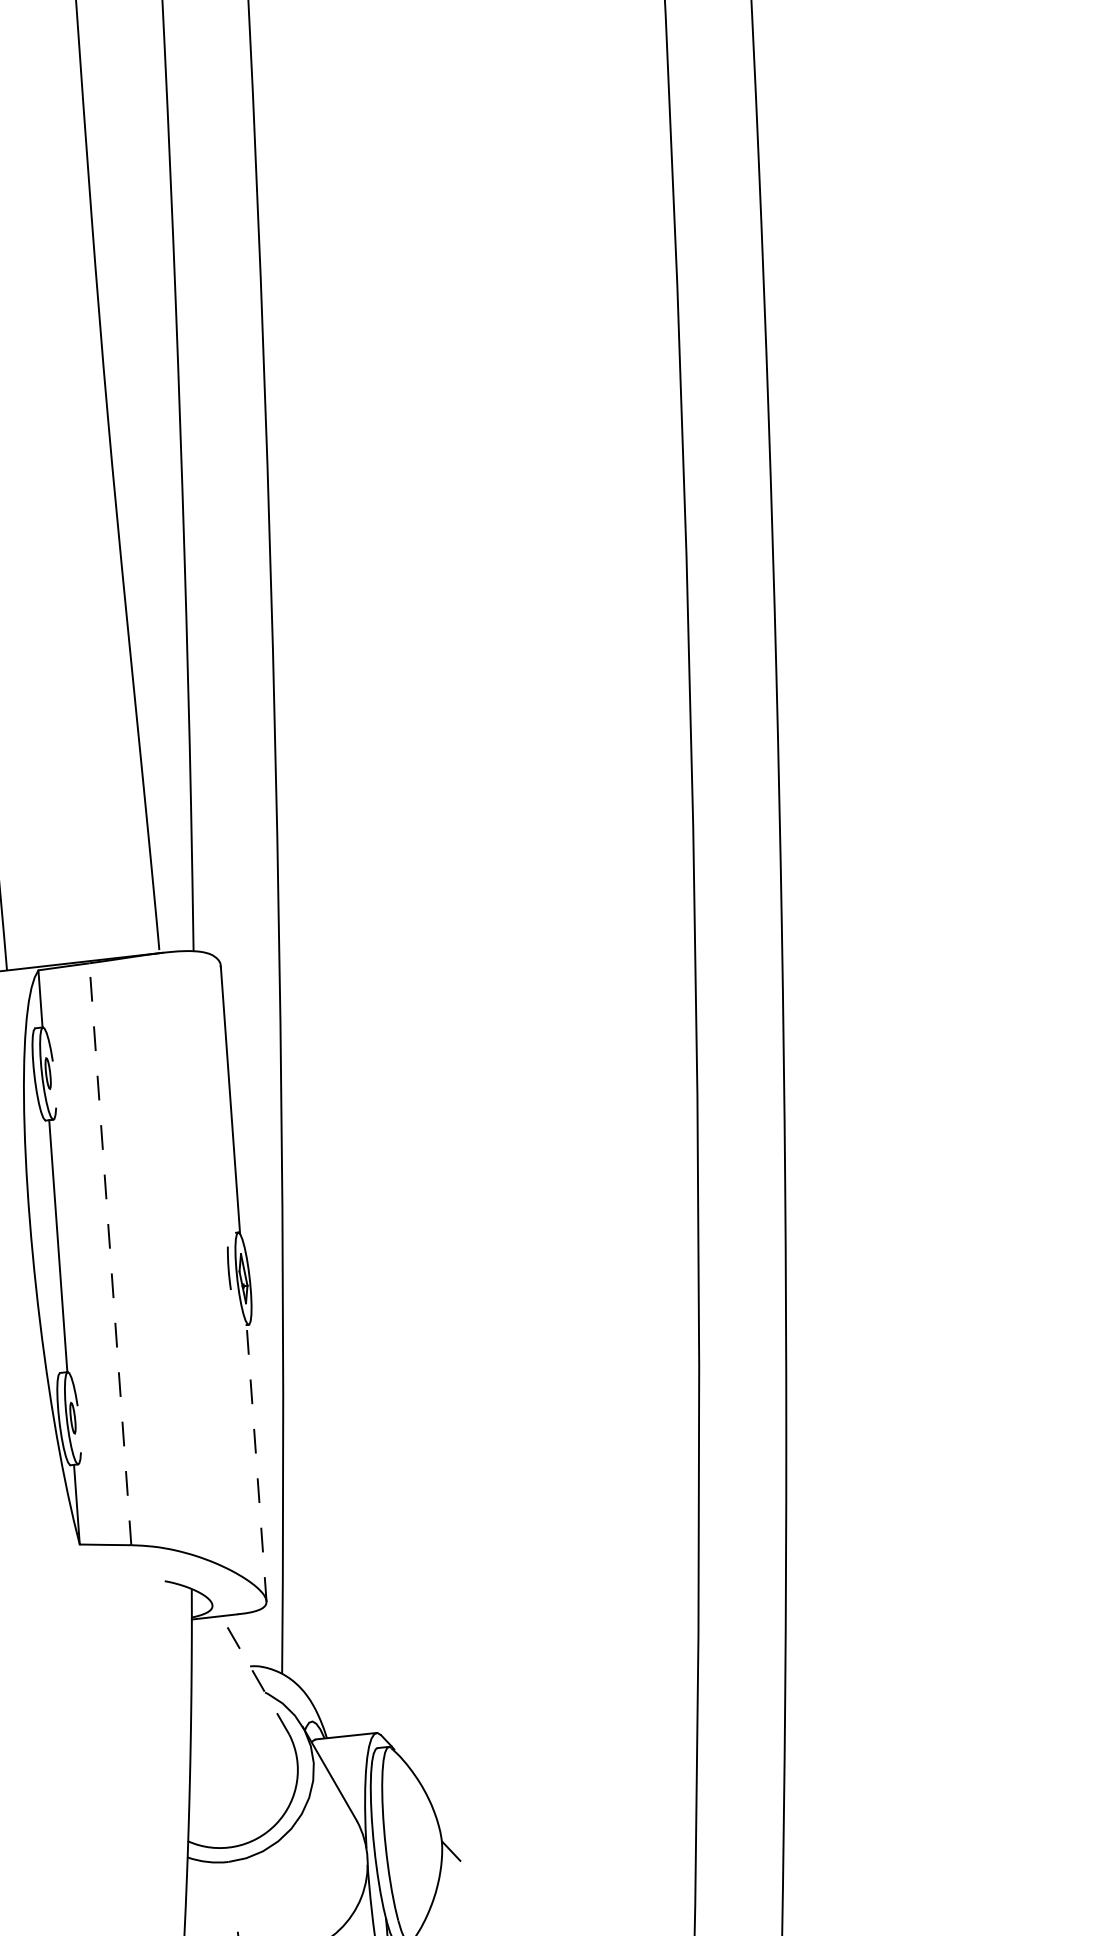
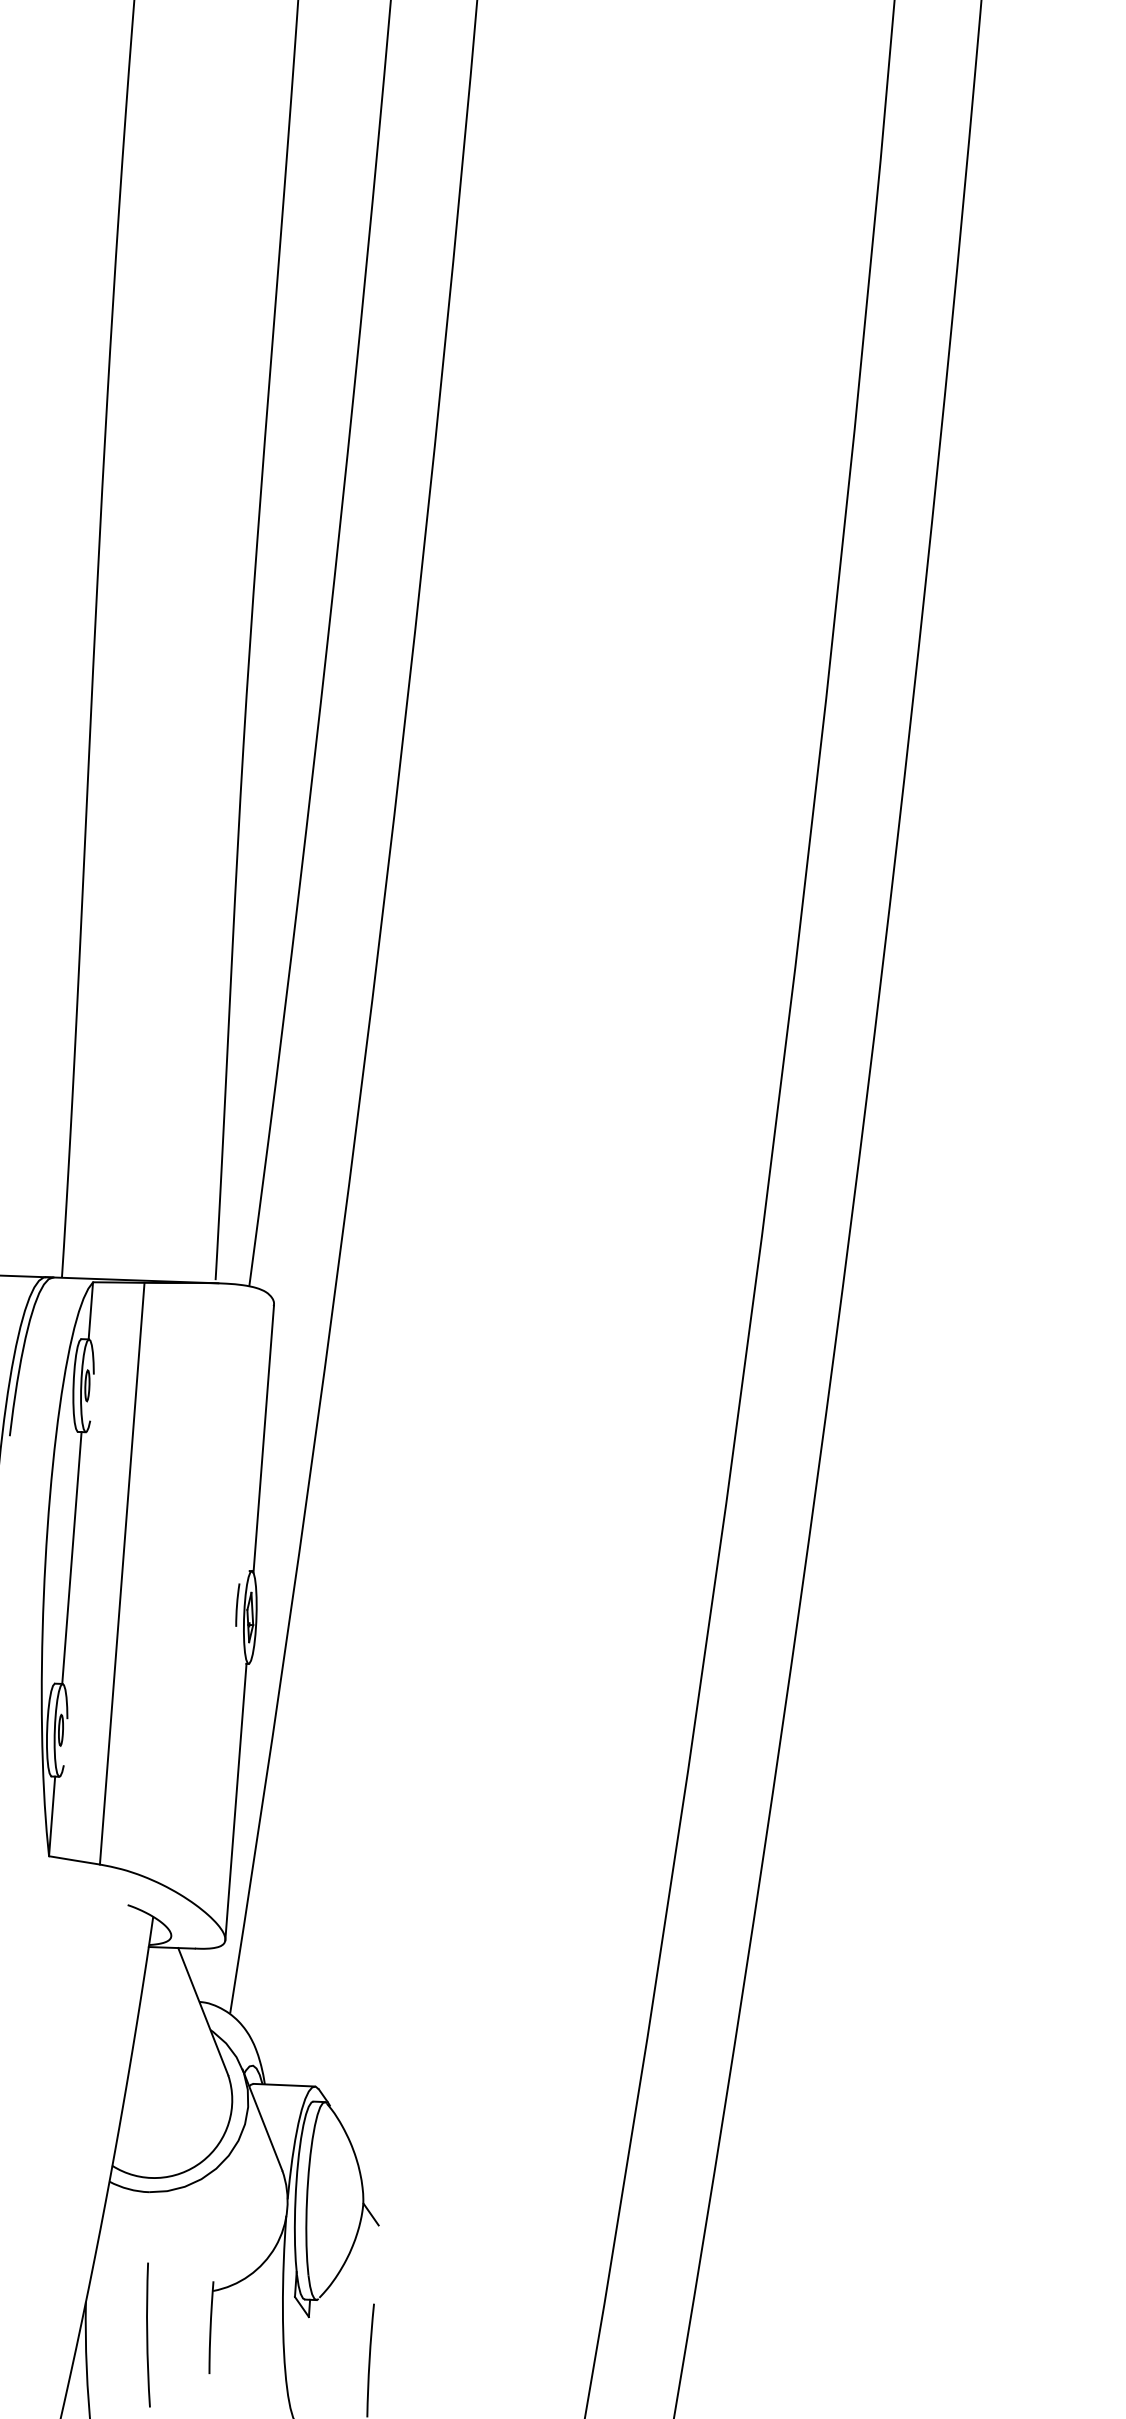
line: (110, 1254) -> (122, 1573), dashed -> solid
line: (256, 1463) -> (235, 1802), dashed -> solid
line: (255, 1675) -> (203, 2011), dashed -> solid

